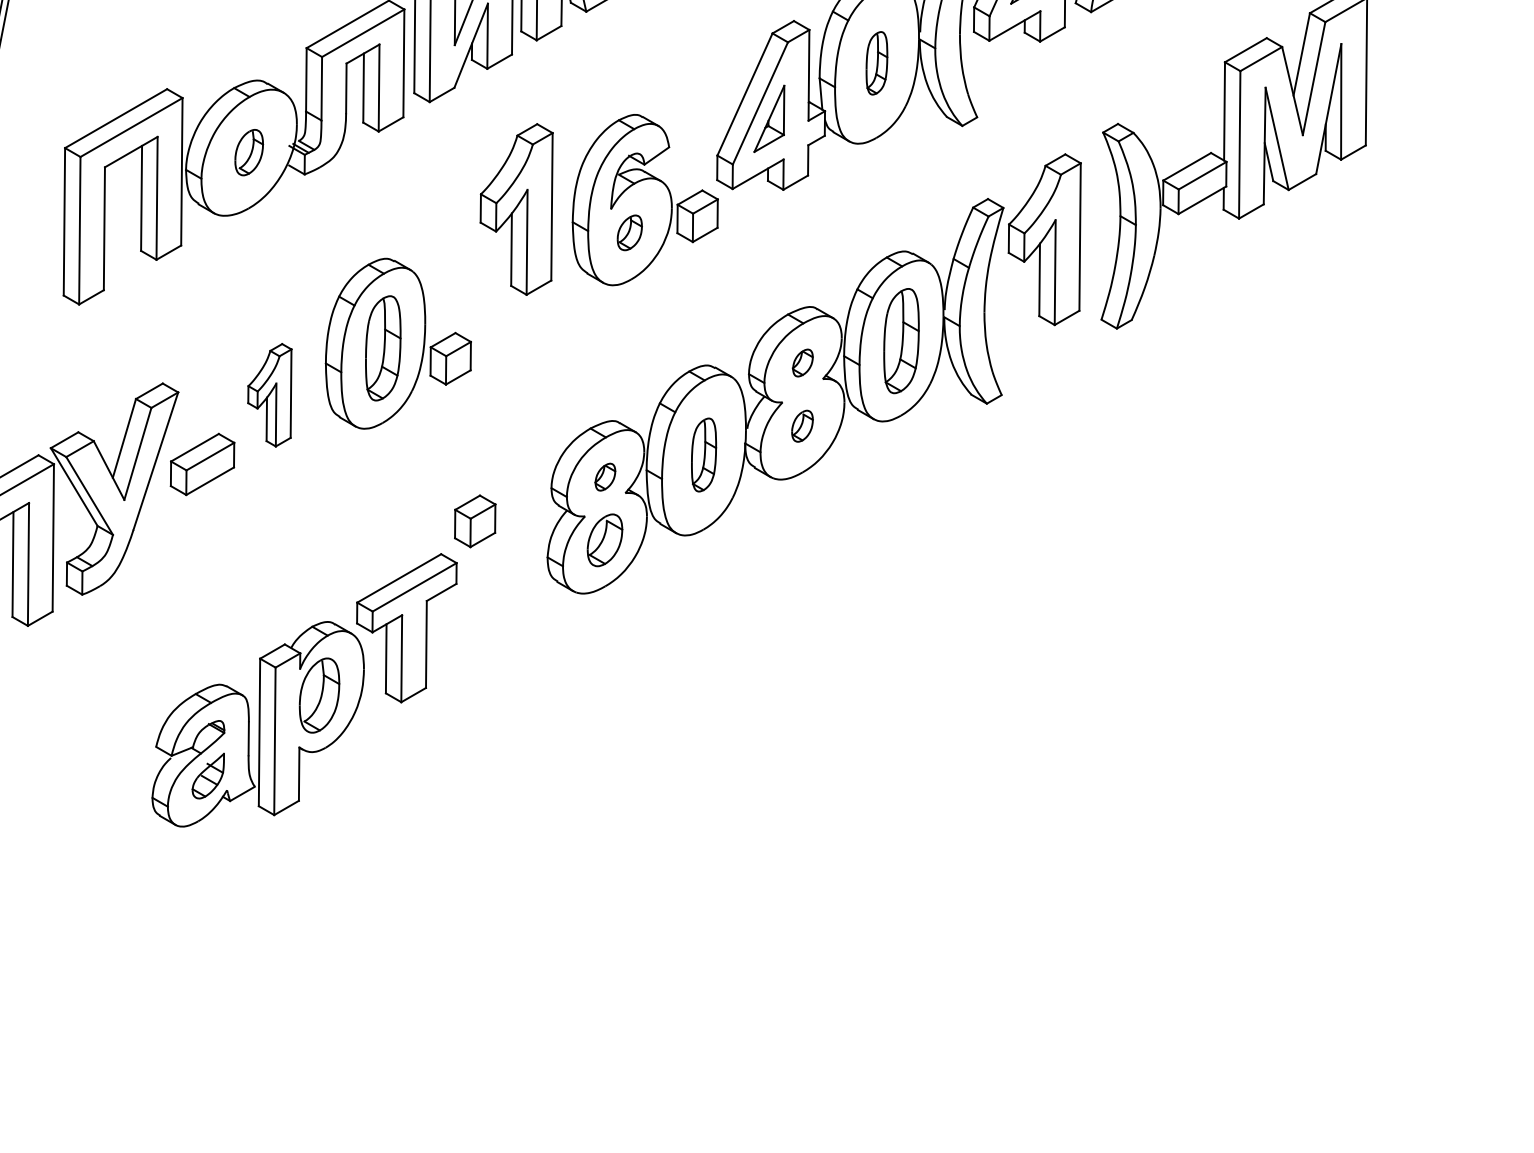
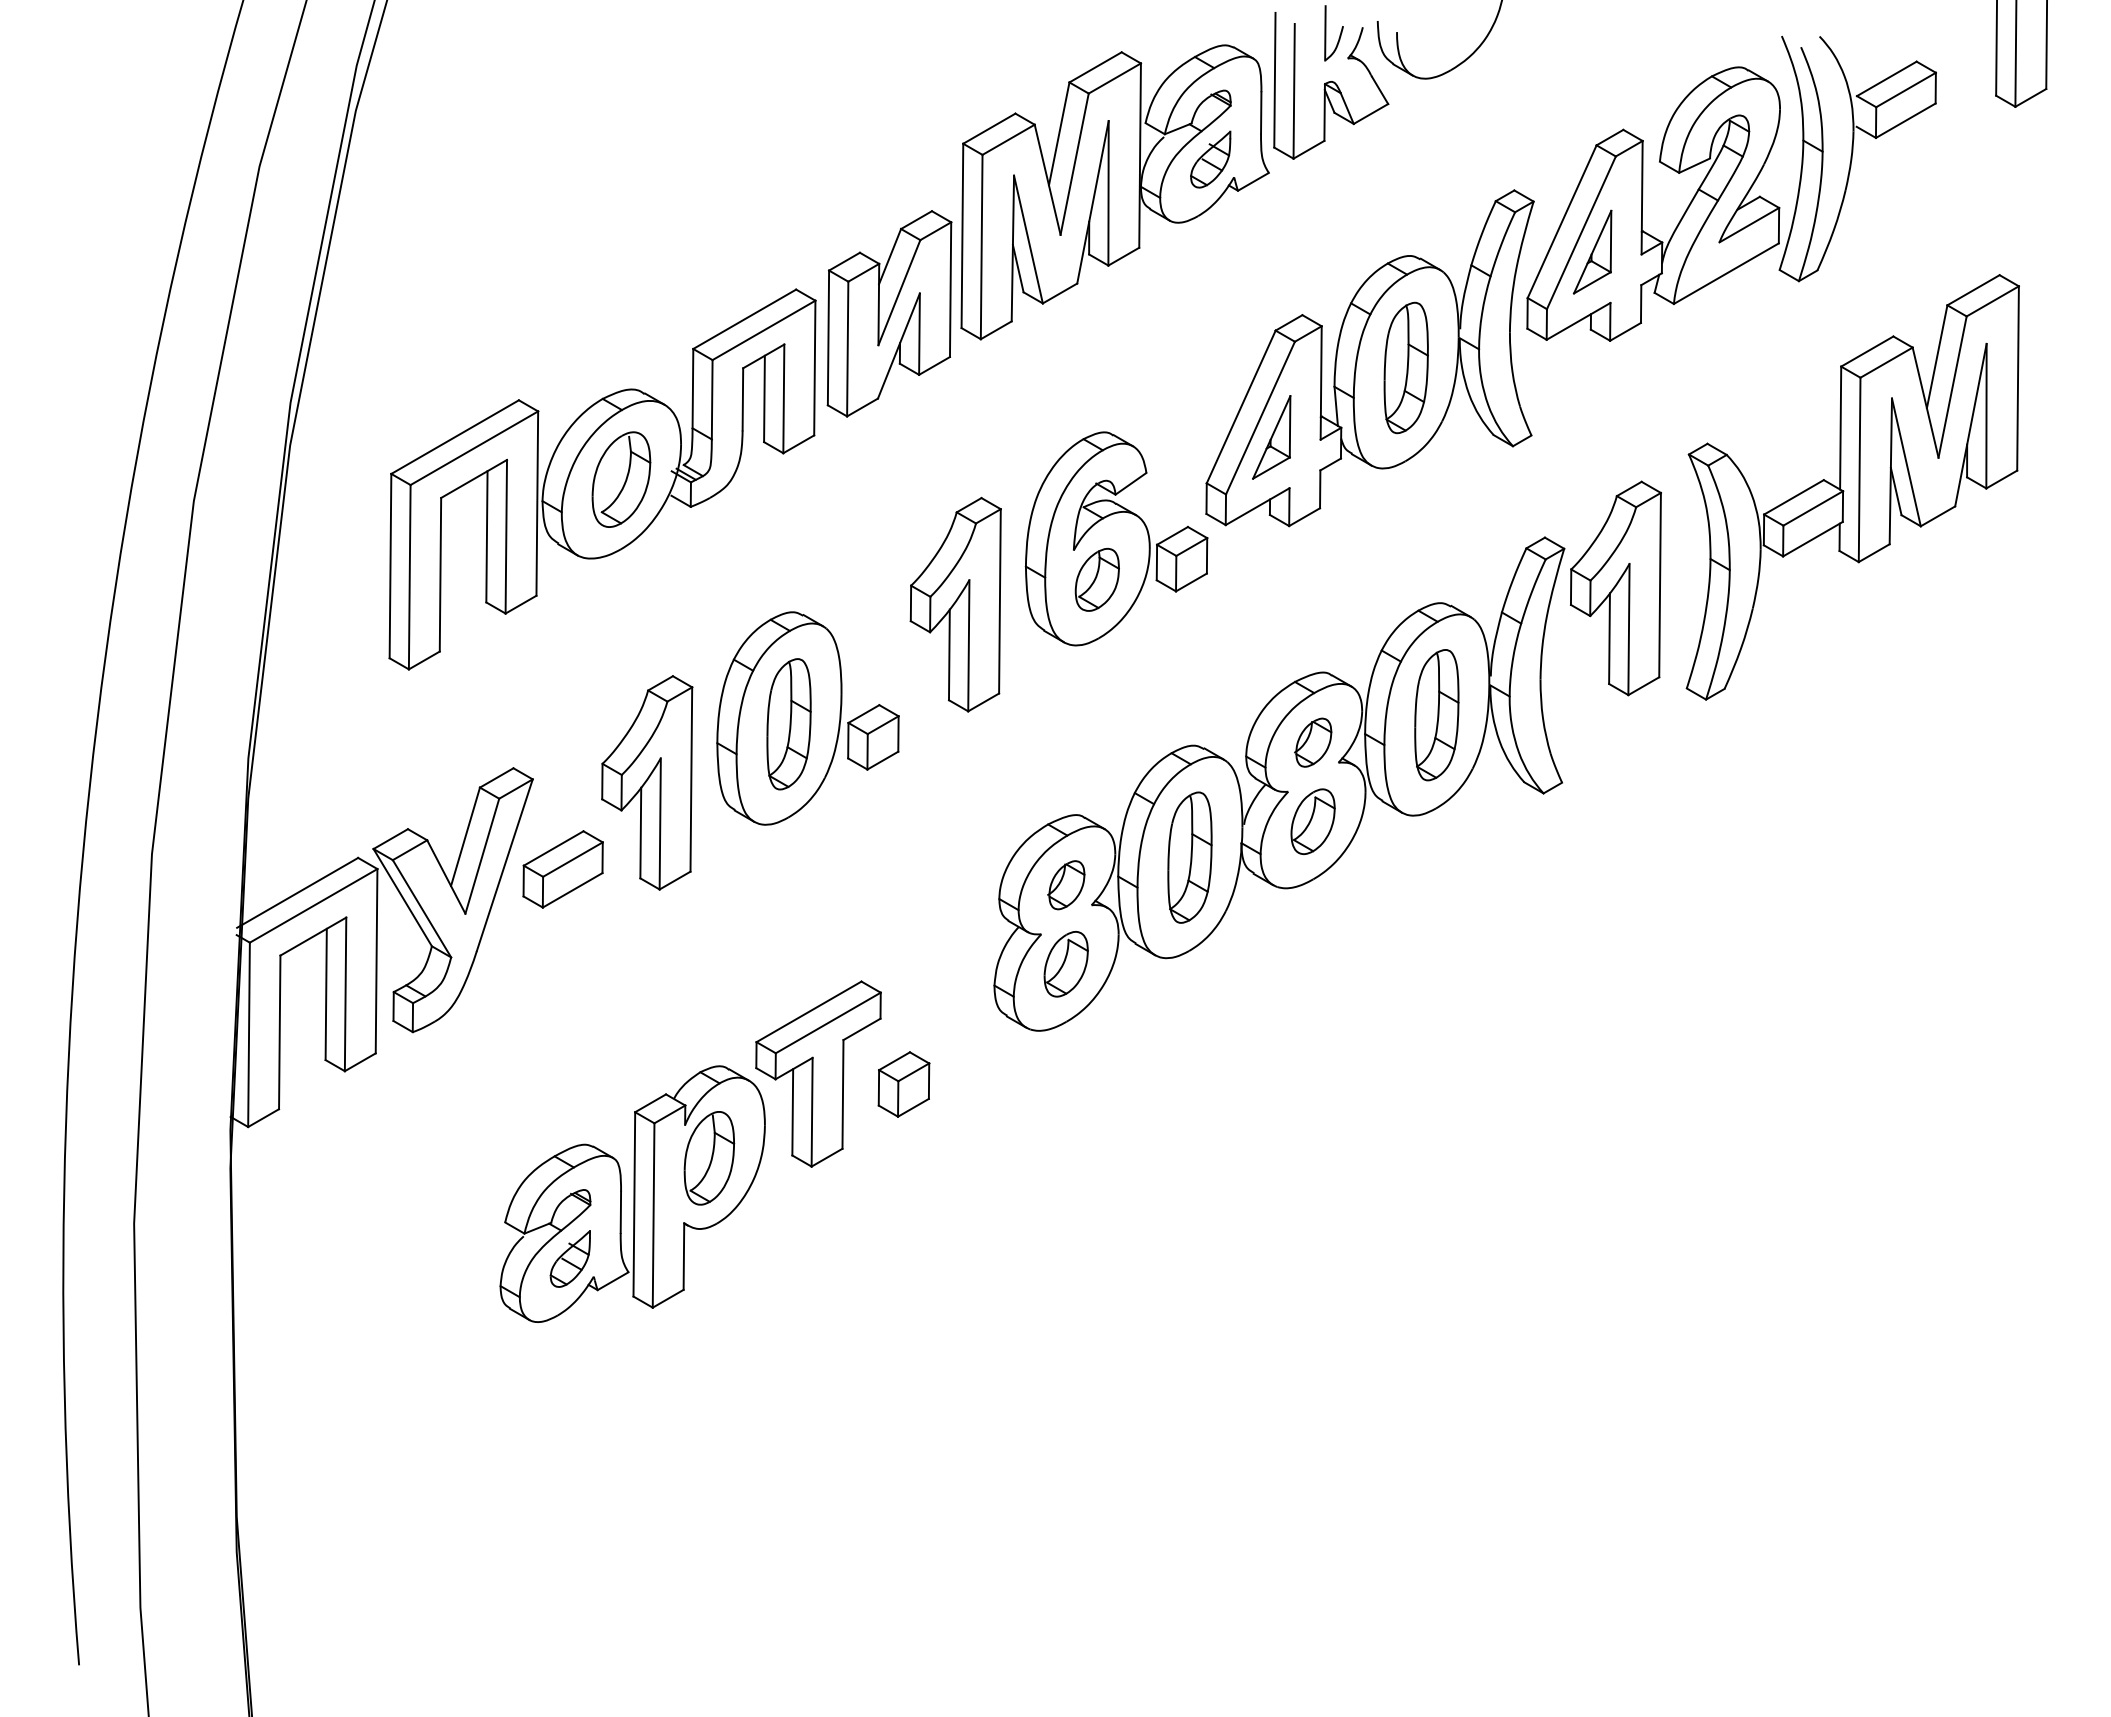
part: (876, 62) -> (1405, 367), size x1.67
part: (249, 152) -> (621, 479), size x1.67
part: (516, 209) -> (955, 604), moved
part: (629, 232) -> (1096, 579), size x1.43
part: (802, 362) -> (1313, 742), size x1.43
part: (270, 394) -> (647, 782), size x1.67
part: (802, 426) -> (1312, 821), size x1.67
part: (703, 454) -> (1189, 857), size x1.43
part: (605, 477) -> (1066, 885), size x1.43
part: (474, 521) -> (903, 1084), moved

